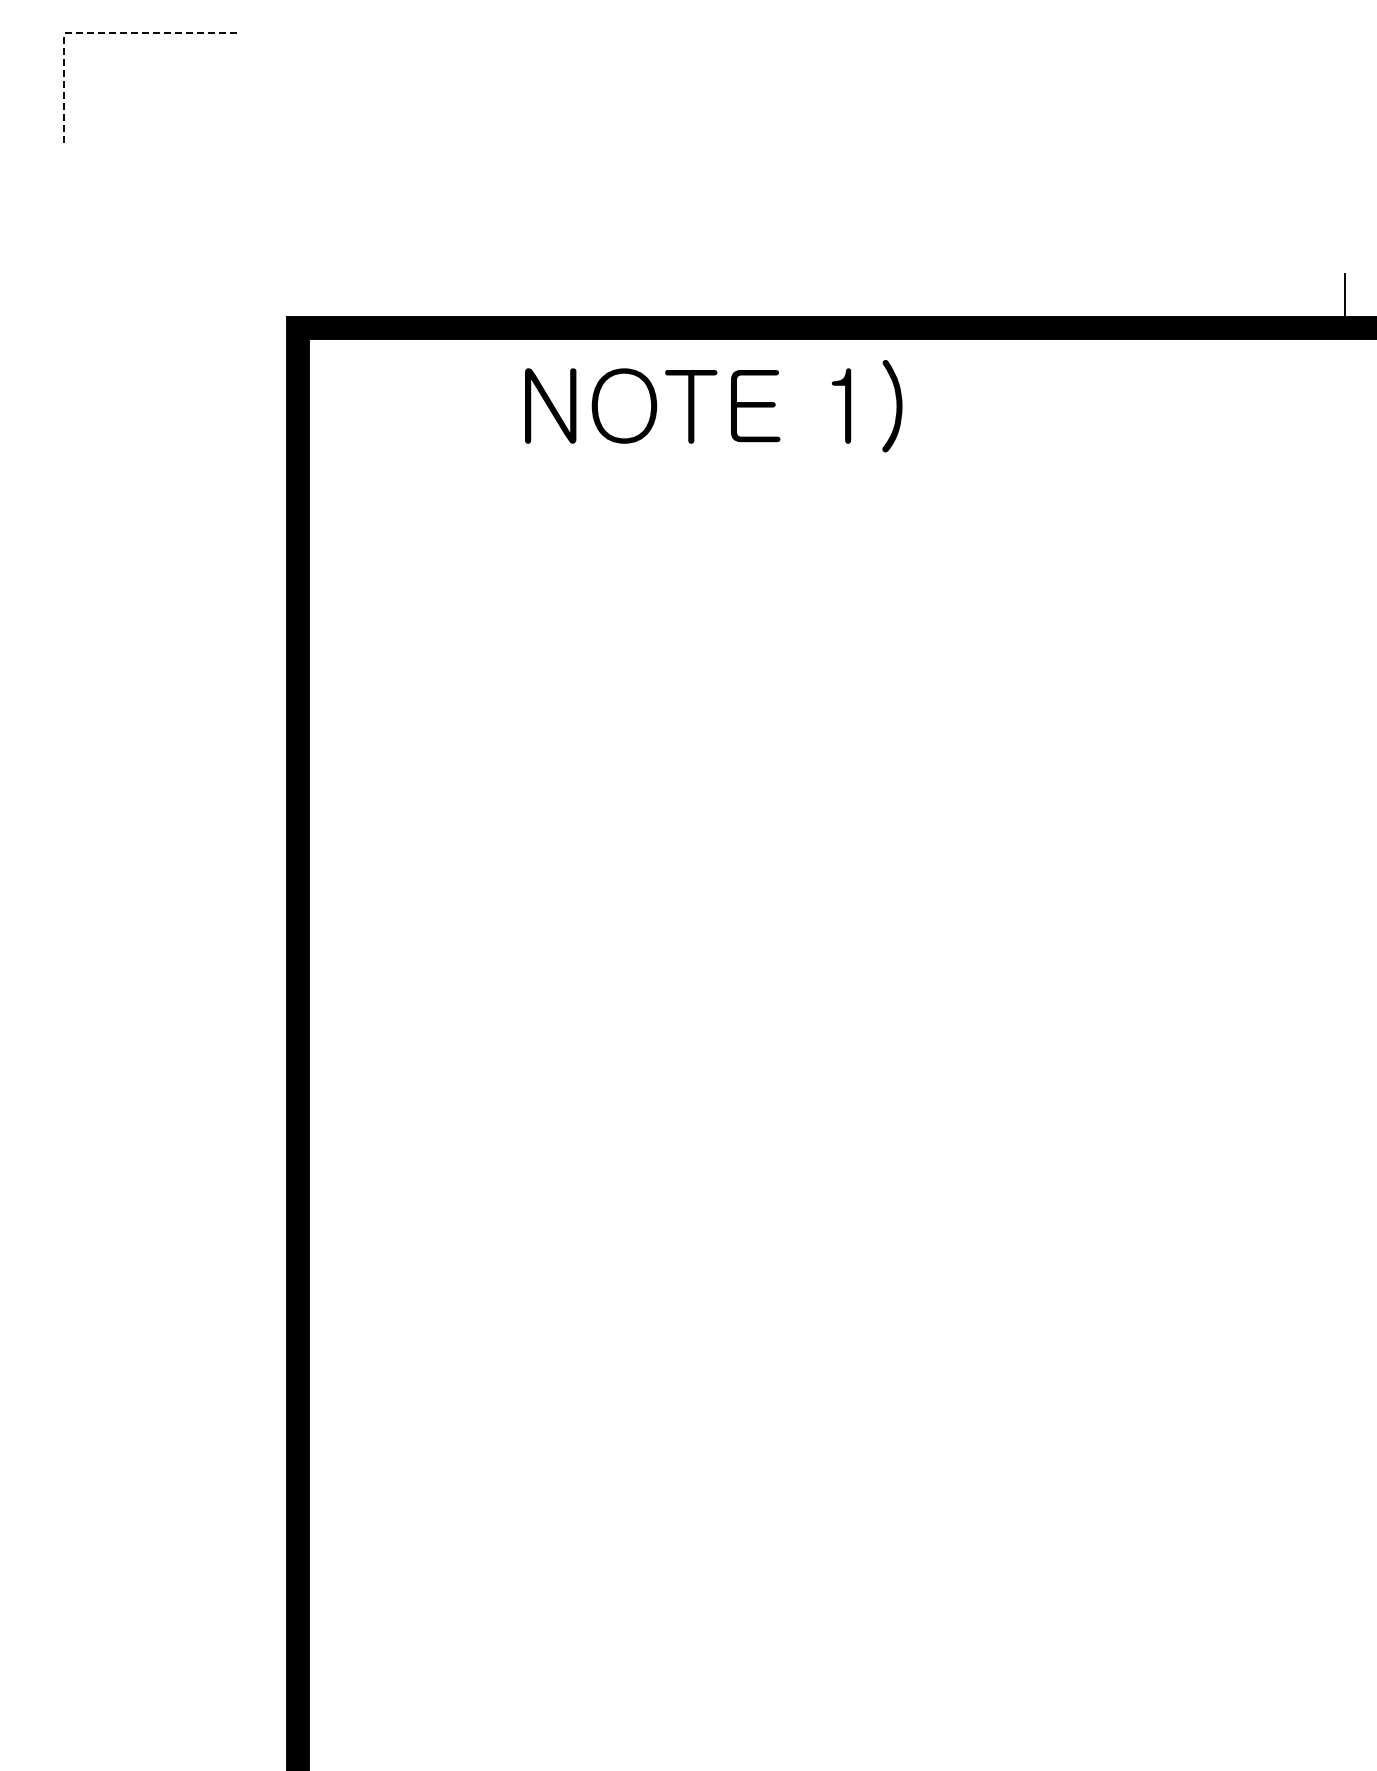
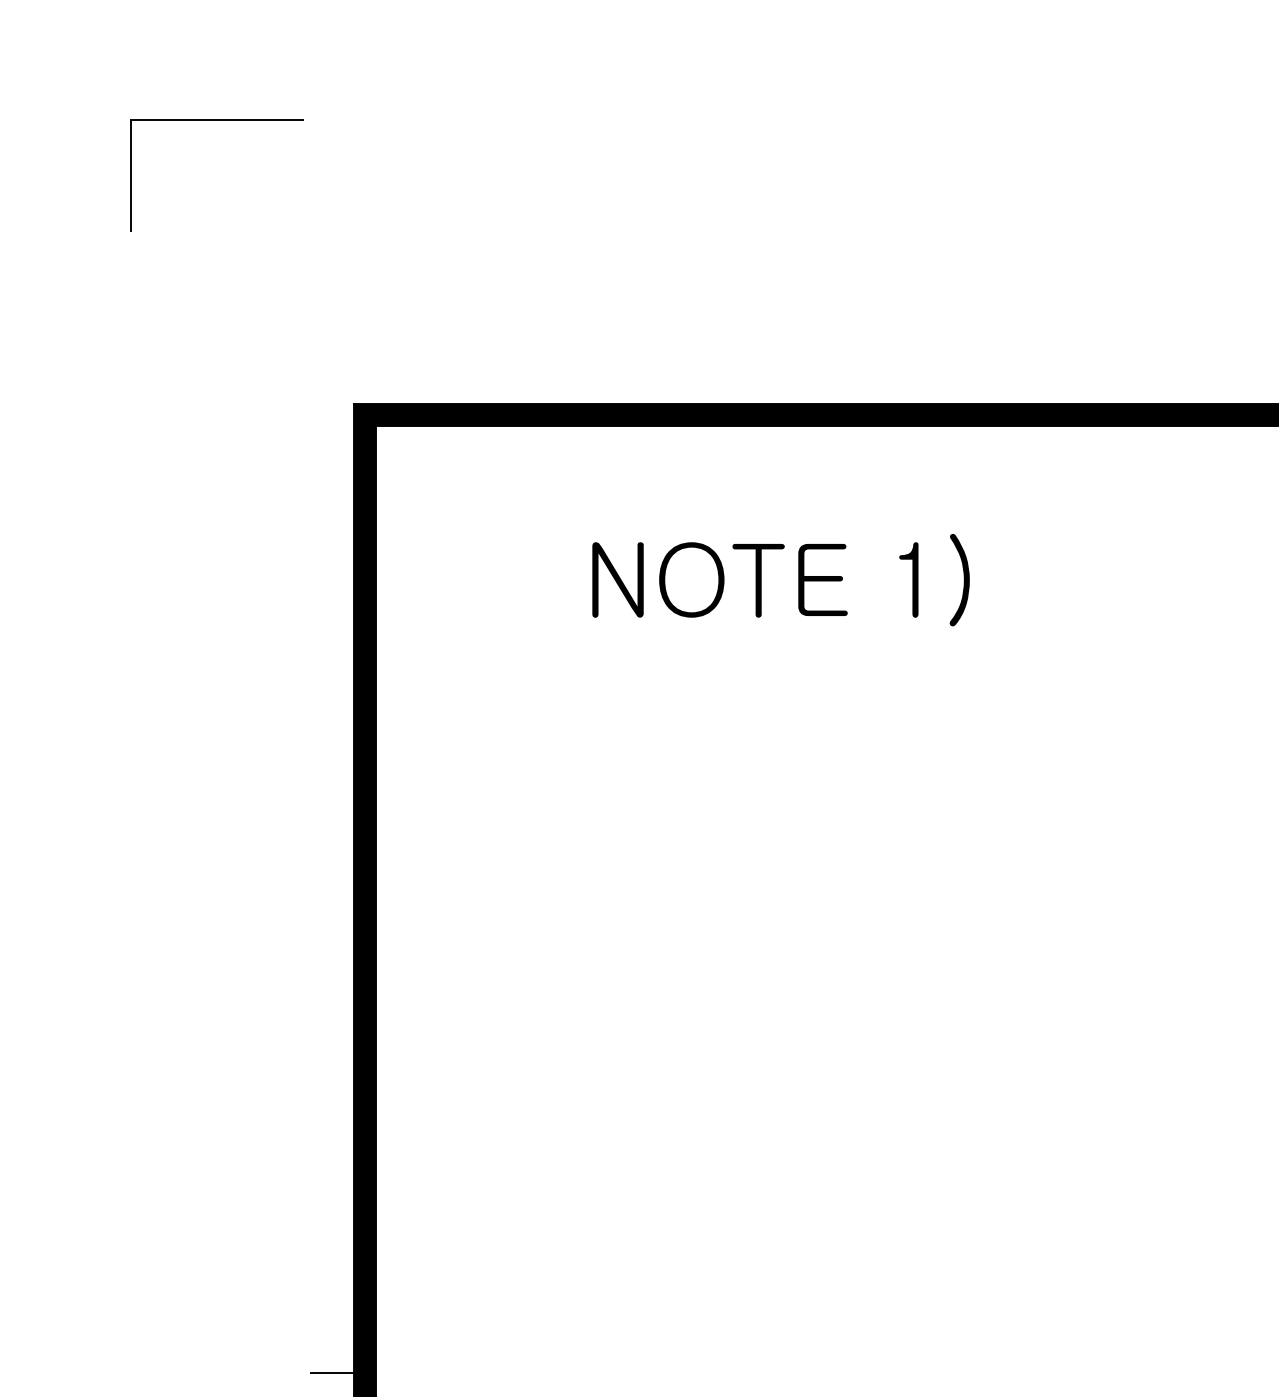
line: (93, 33) -> (160, 120), dashed -> solid
text: (713, 406) -> (780, 580), moved
line: (264, 1286) -> (331, 1373), added

